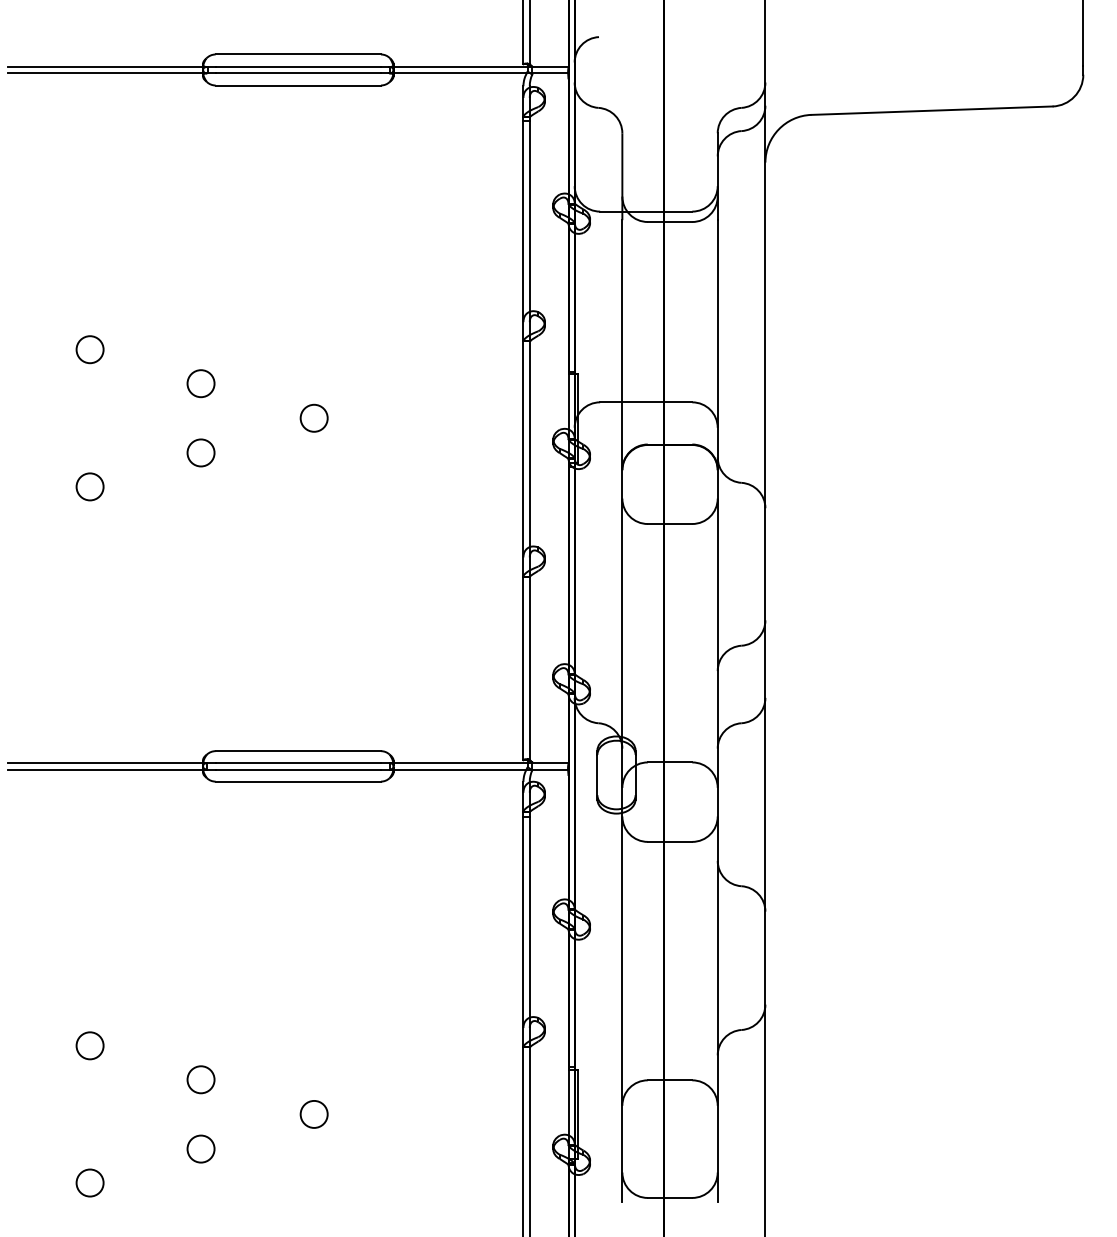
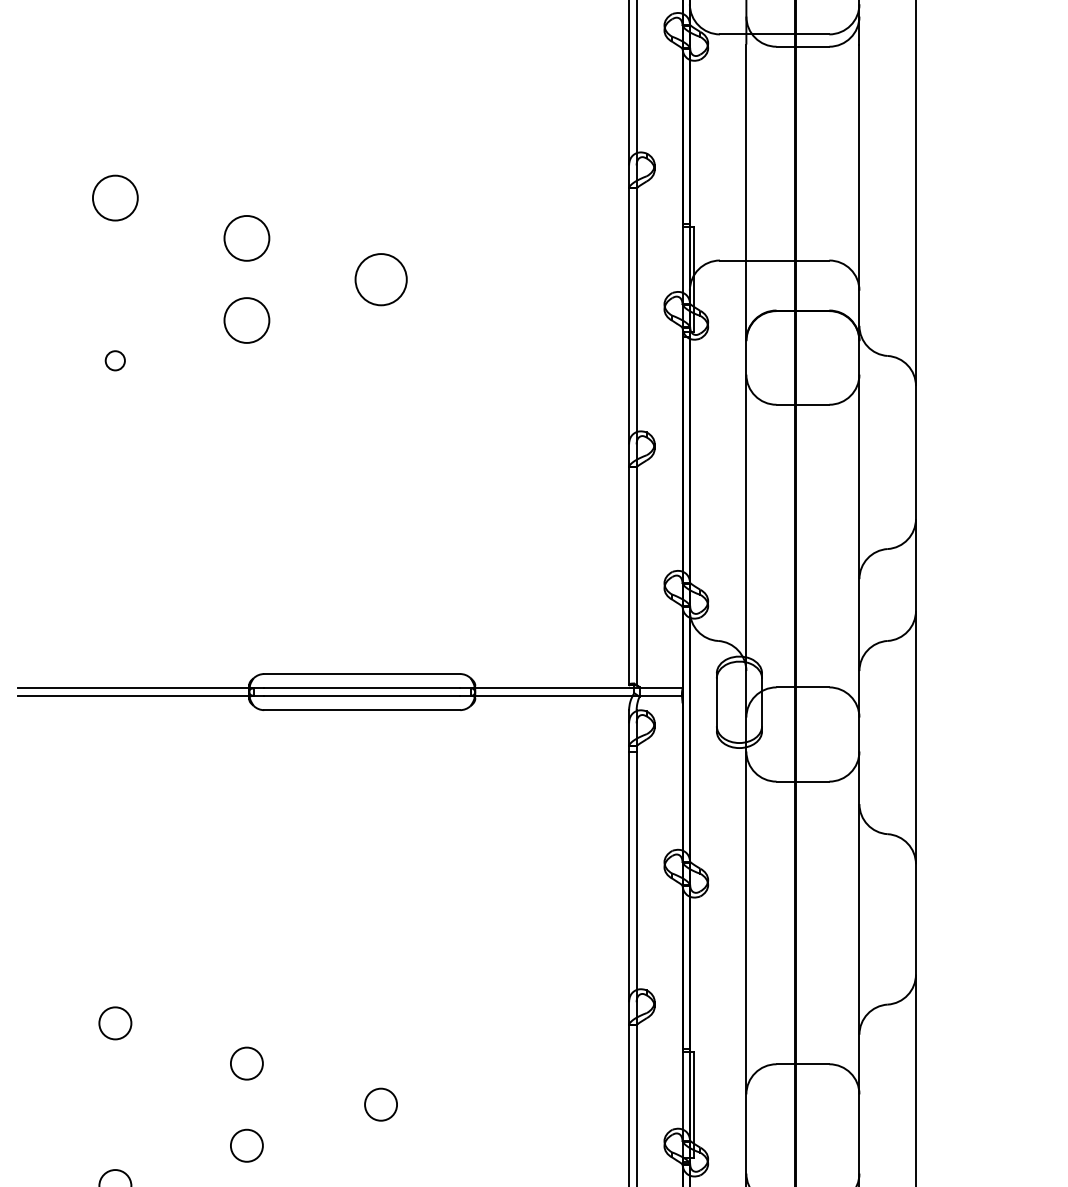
circle: (89, 349) -> (114, 197), size x1.4
circle: (200, 383) -> (246, 238), size x1.4
circle: (313, 417) -> (380, 278), size x1.6
circle: (200, 452) -> (246, 319), size x1.4
circle: (89, 486) -> (114, 360), size x0.6

